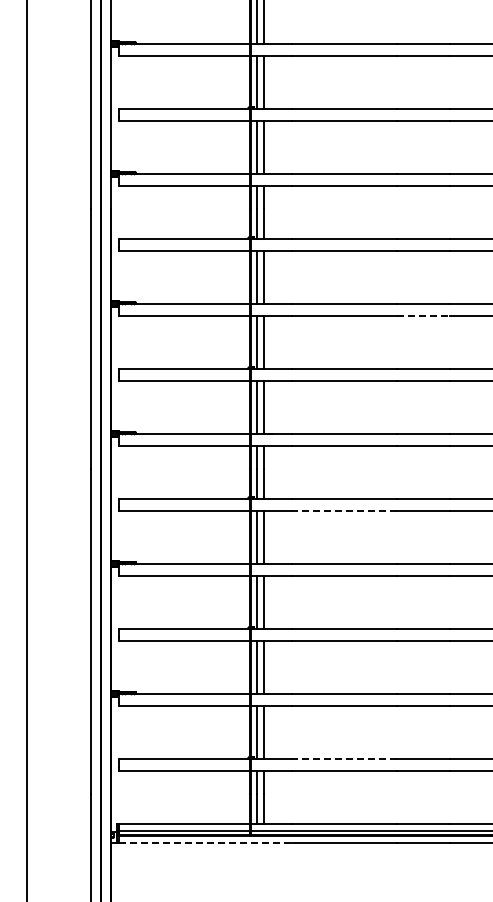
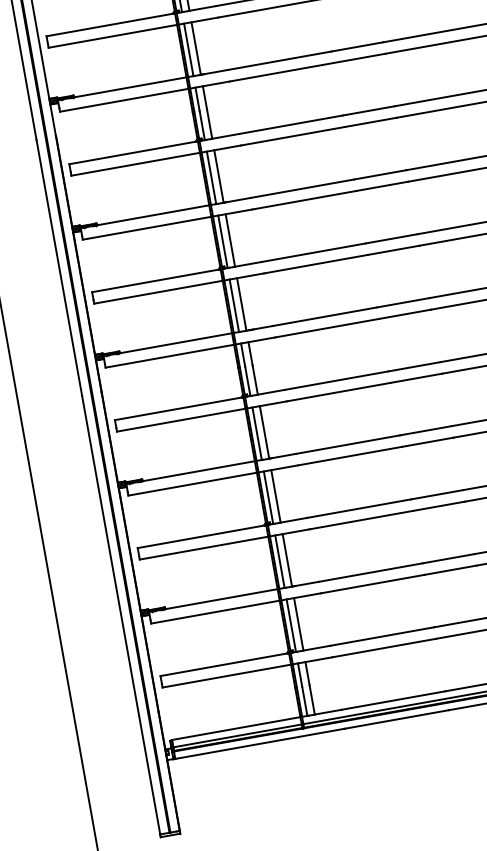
line: (423, 315) -> (382, 186), dashed -> solid
line: (344, 510) -> (338, 392), dashed -> solid
line: (344, 758) -> (382, 636), dashed -> solid
line: (205, 843) -> (260, 744), dashed -> solid

